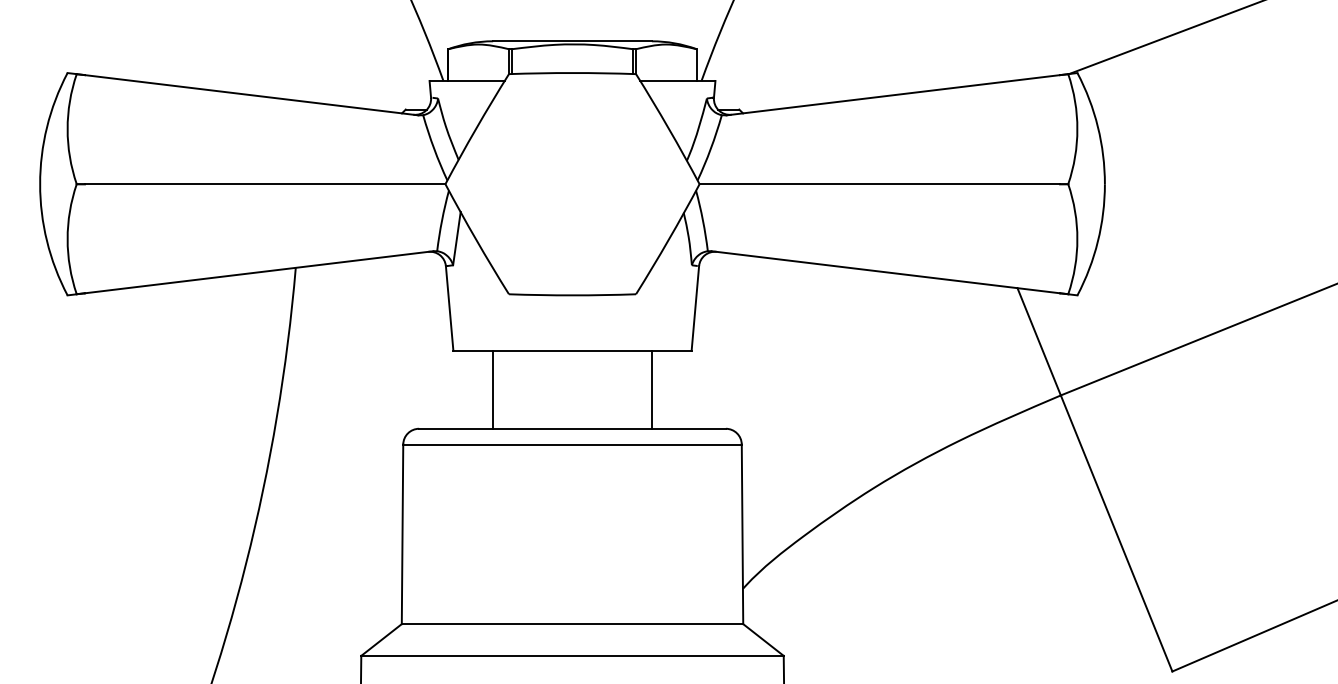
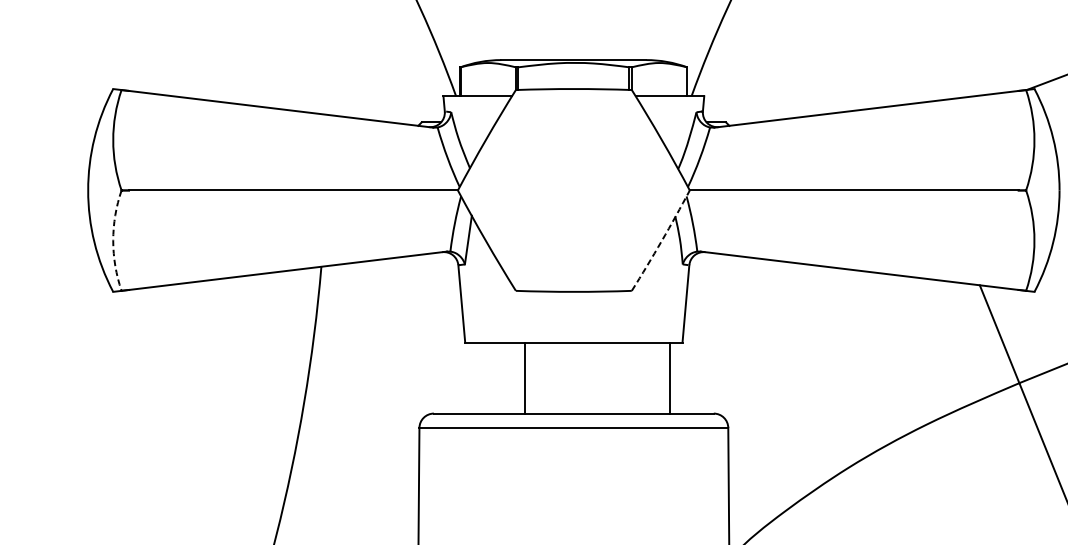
arc: (67, 239) -> (113, 240), solid -> dashed
arc: (668, 239) -> (661, 240), solid -> dashed
line: (493, 389) -> (525, 377), moved
line: (651, 389) -> (669, 377), moved

